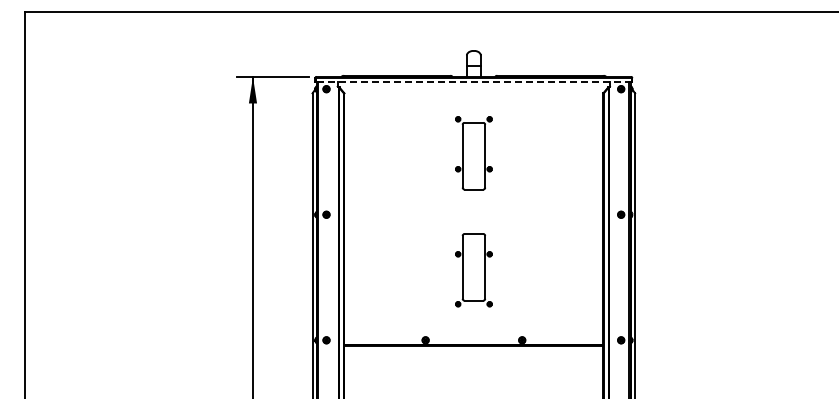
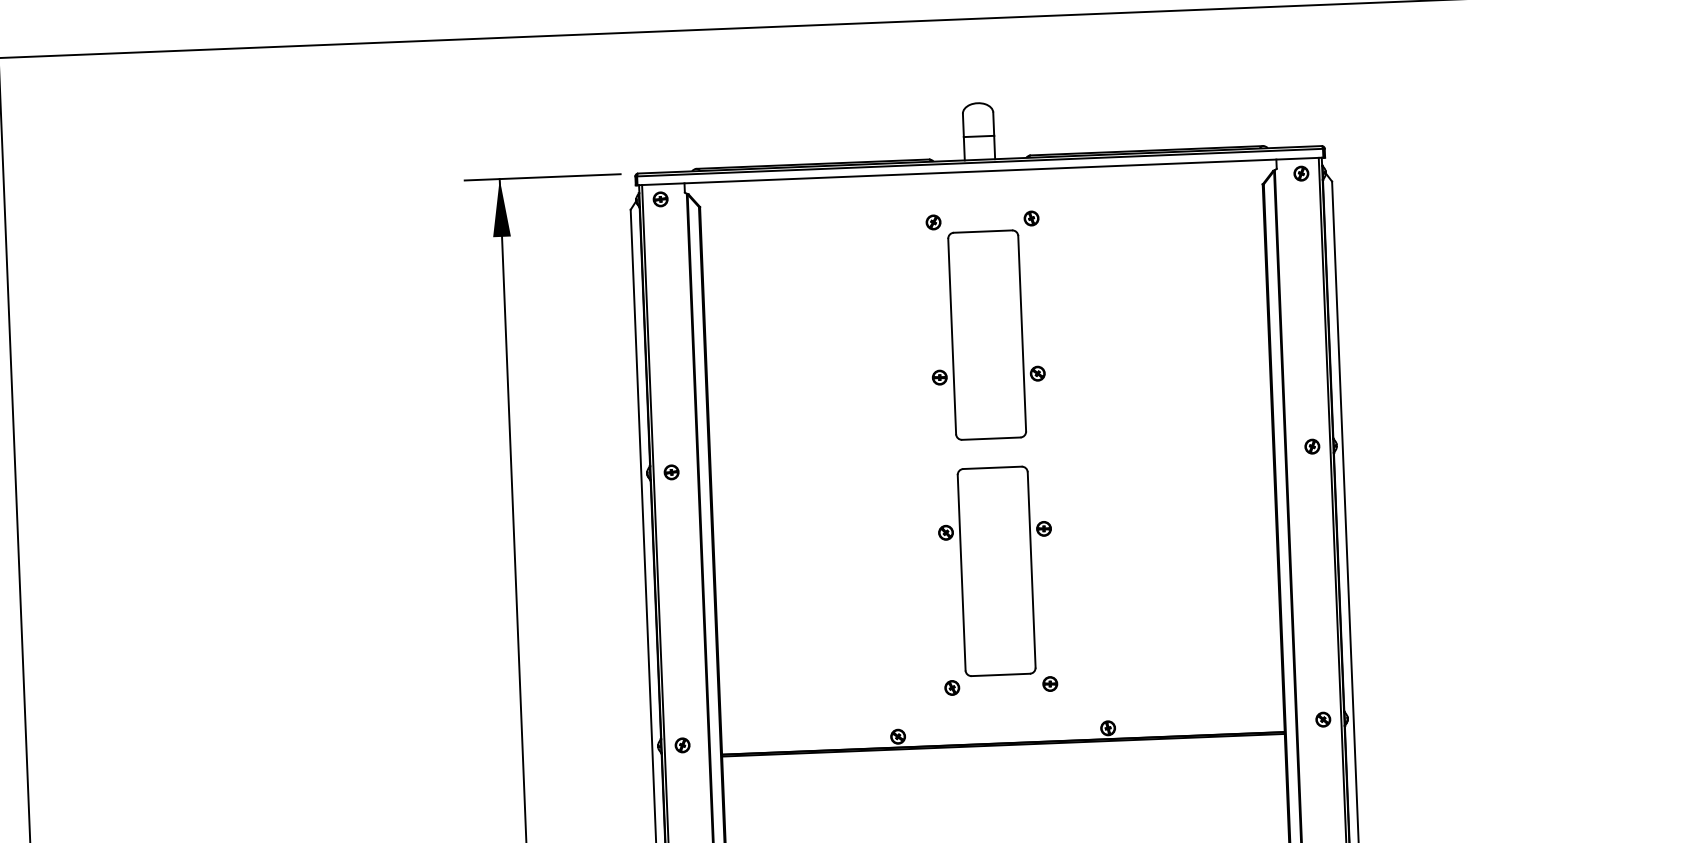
line: (473, 82) -> (979, 171), dashed -> solid
part: (473, 152) -> (985, 324), size x1.43
part: (473, 269) -> (996, 578), size x1.43

